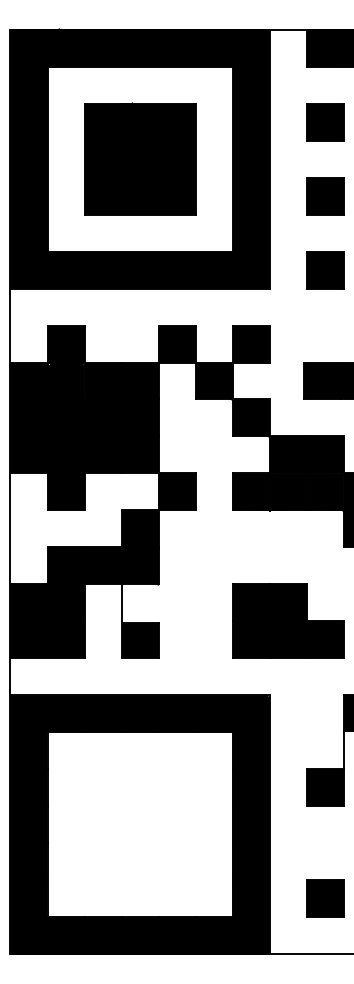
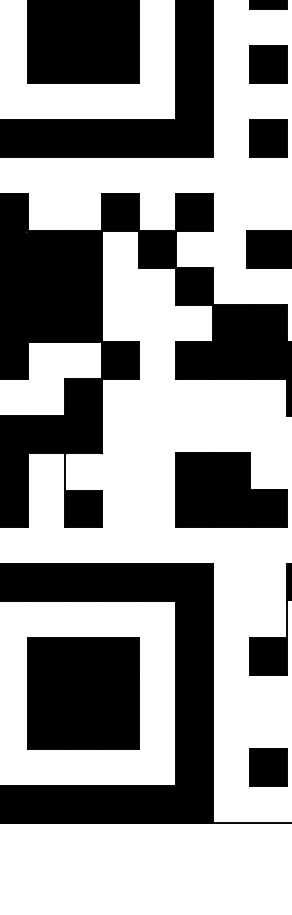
part: (140, 824) -> (84, 693), added

